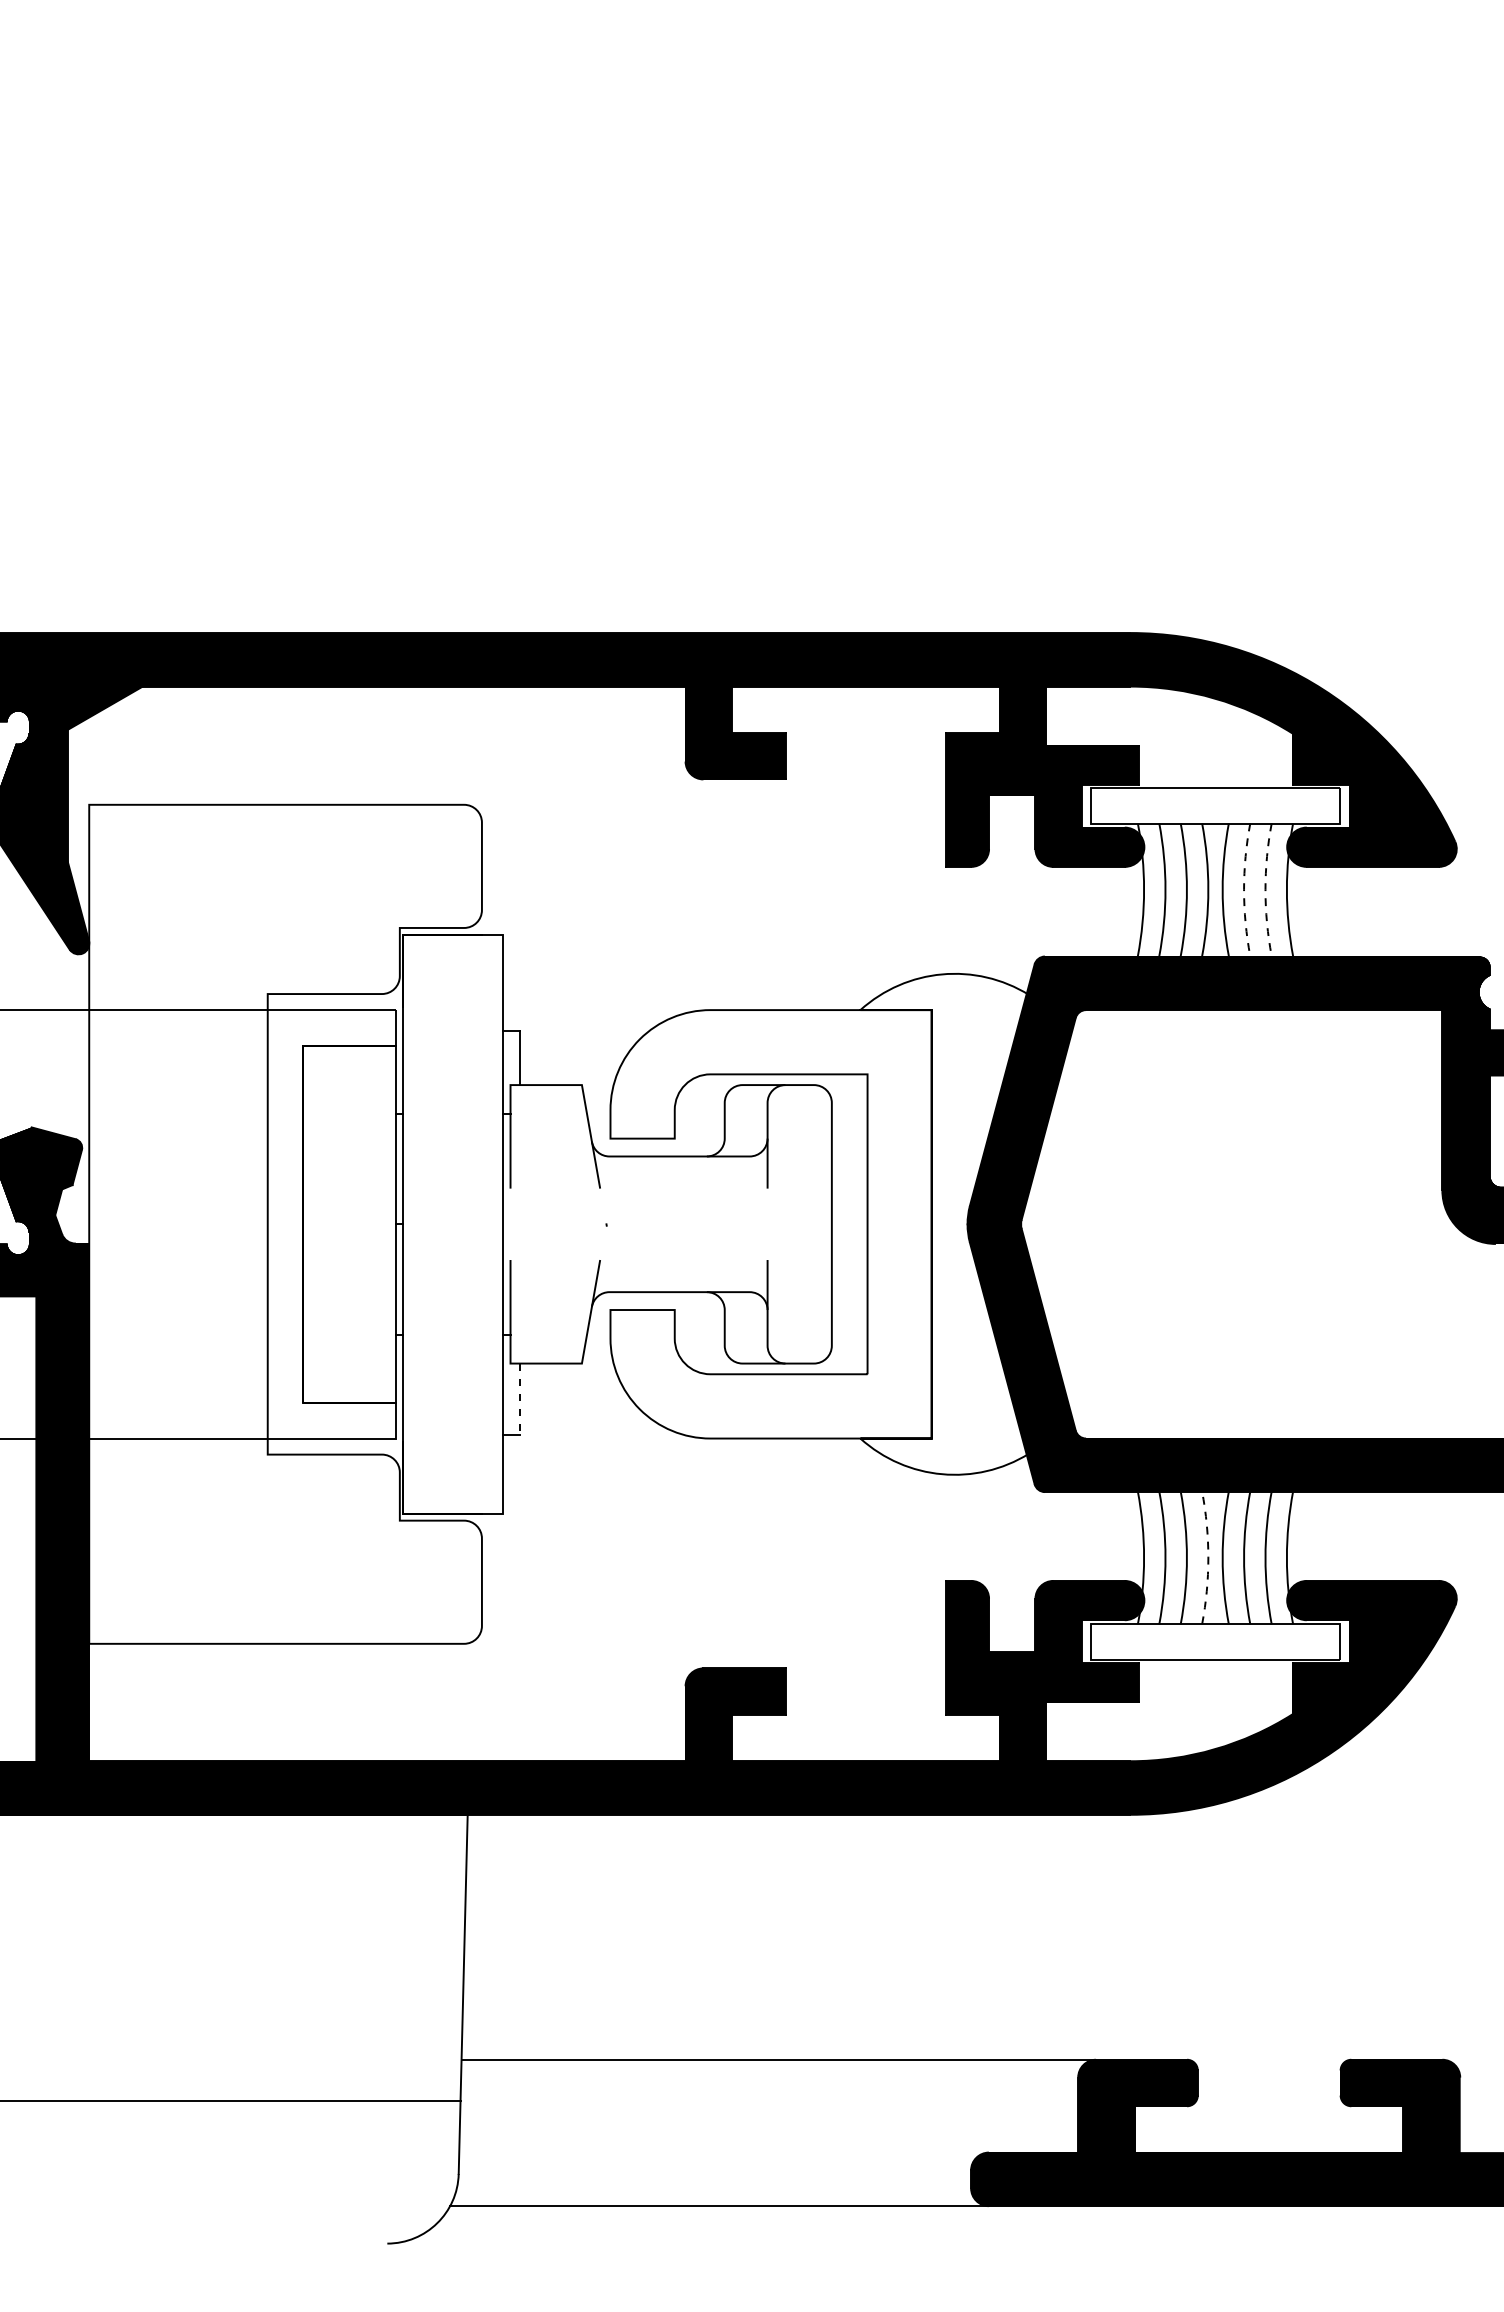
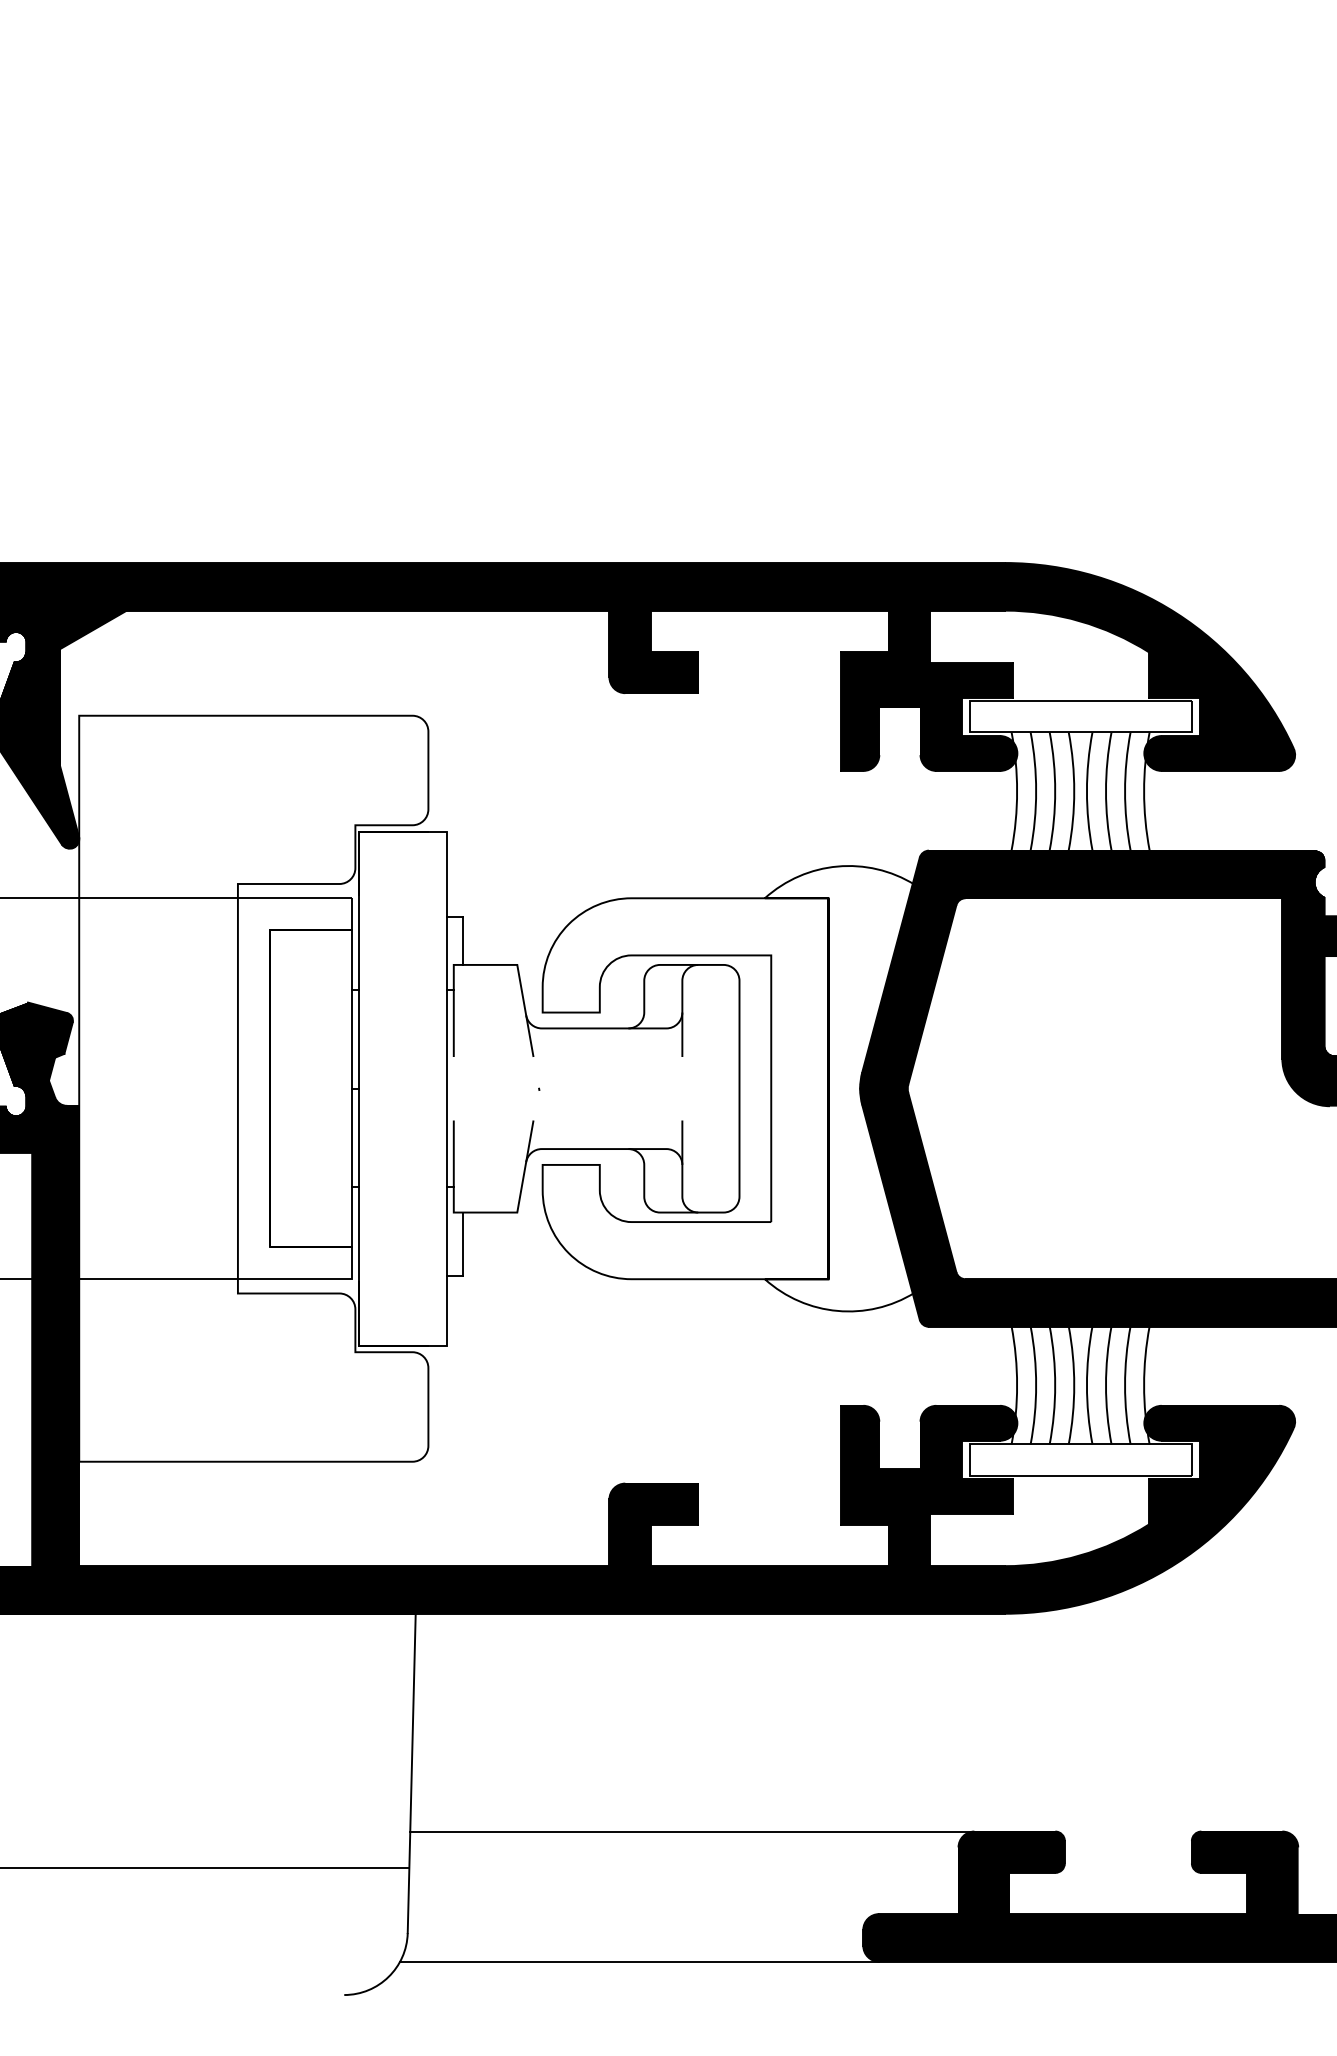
arc: (1244, 890) -> (1106, 791), dashed -> solid
arc: (1265, 890) -> (1125, 791), dashed -> solid
line: (520, 1399) -> (462, 1244), dashed -> solid
arc: (1208, 1558) -> (1074, 1385), dashed -> solid

